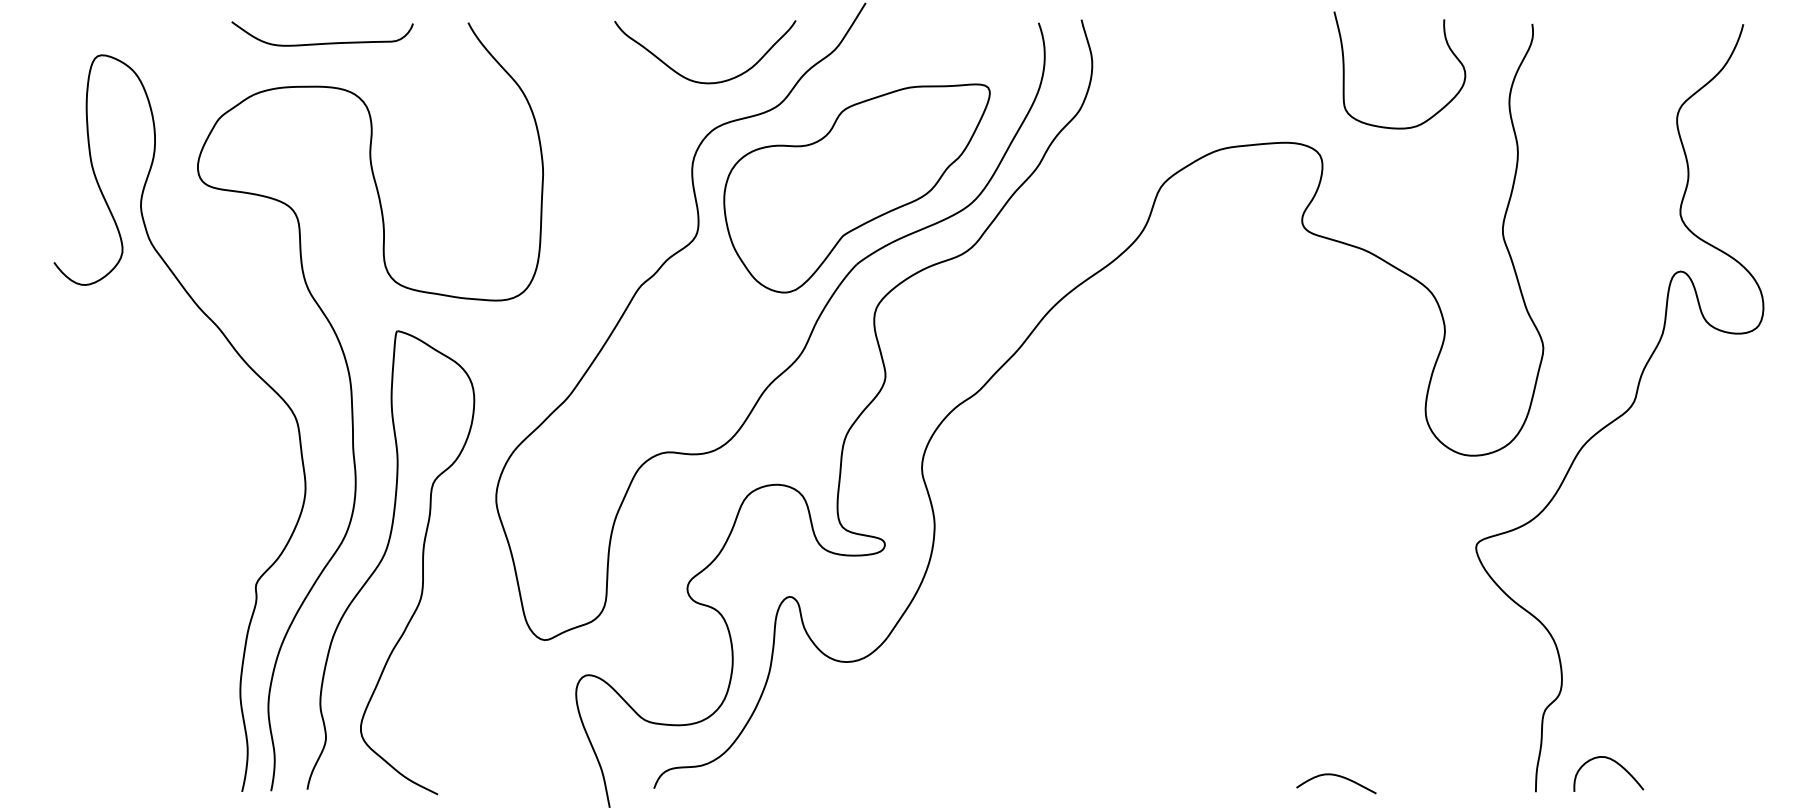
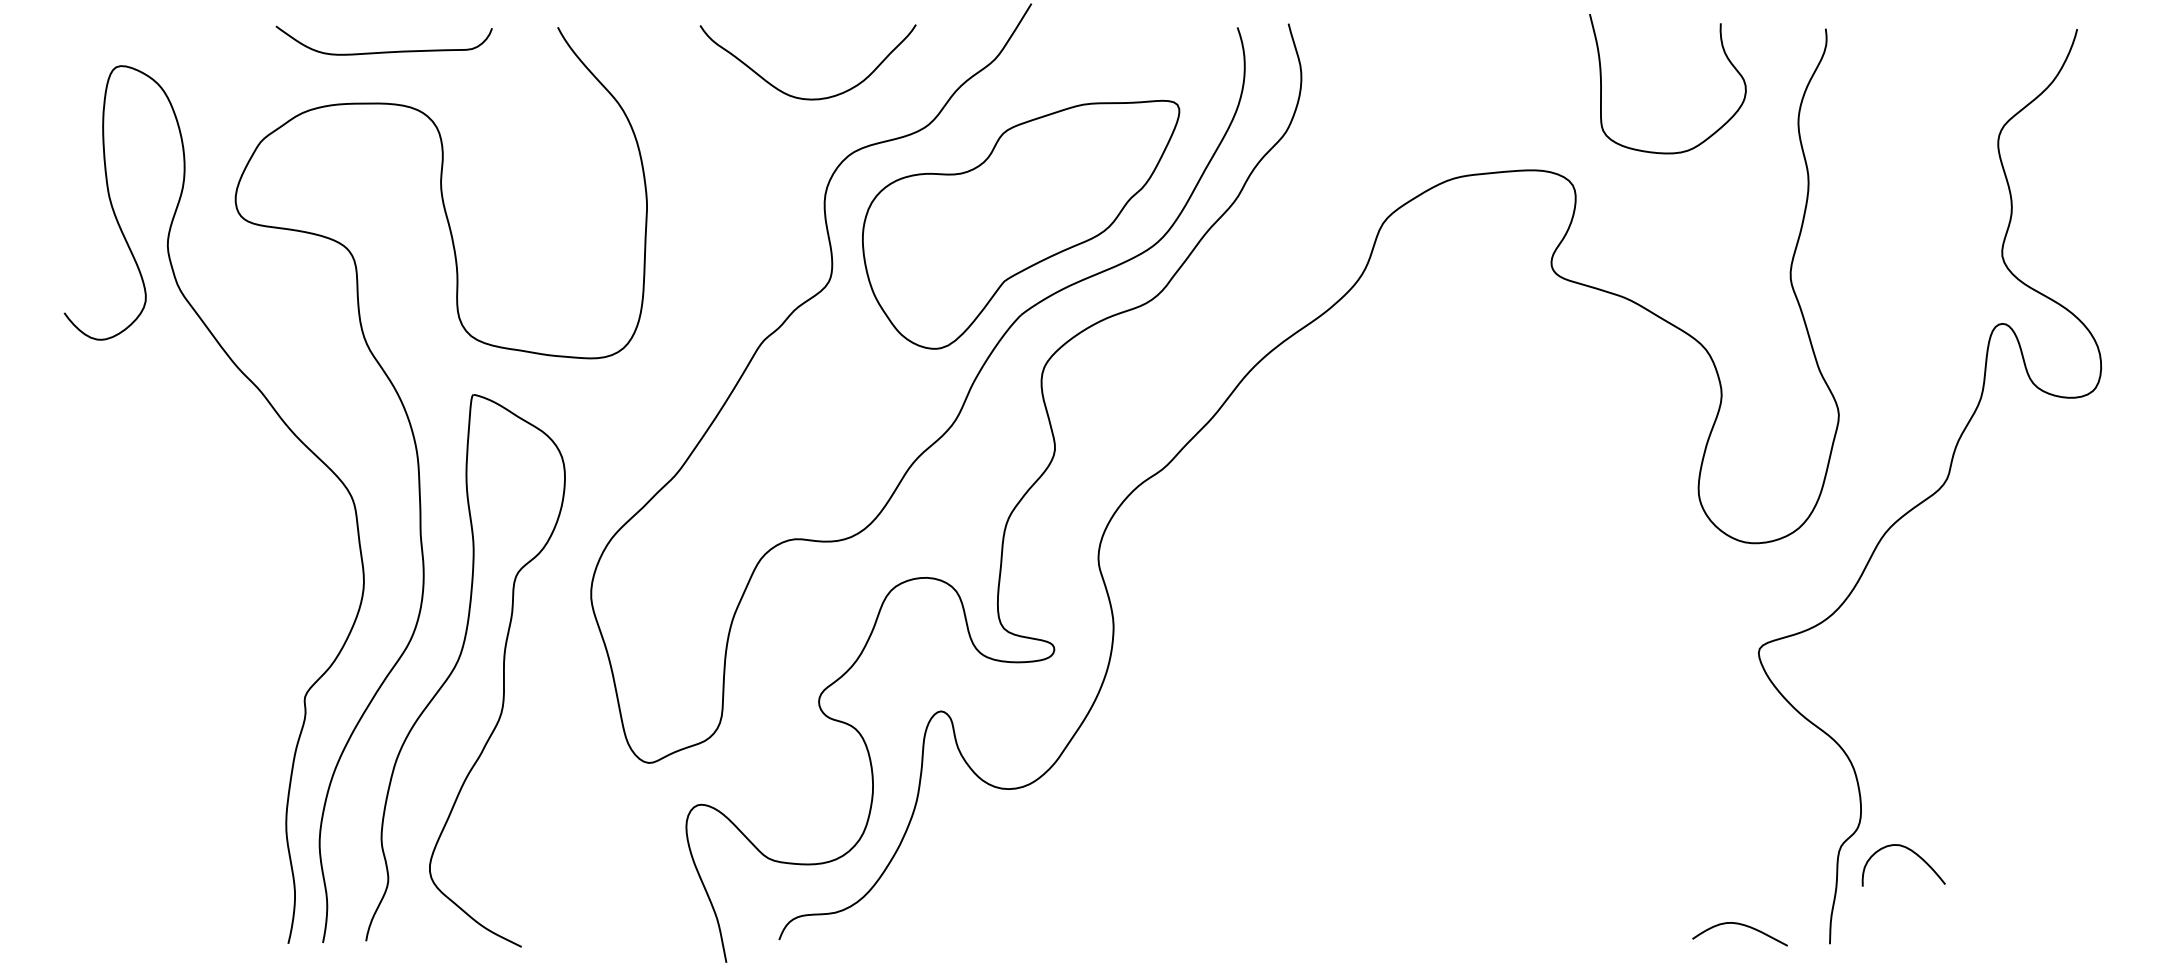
curve: (700, 81) -> (802, 97), moved
curve: (1614, 762) -> (1910, 851), moved
curve: (1336, 776) -> (1740, 925), moved

